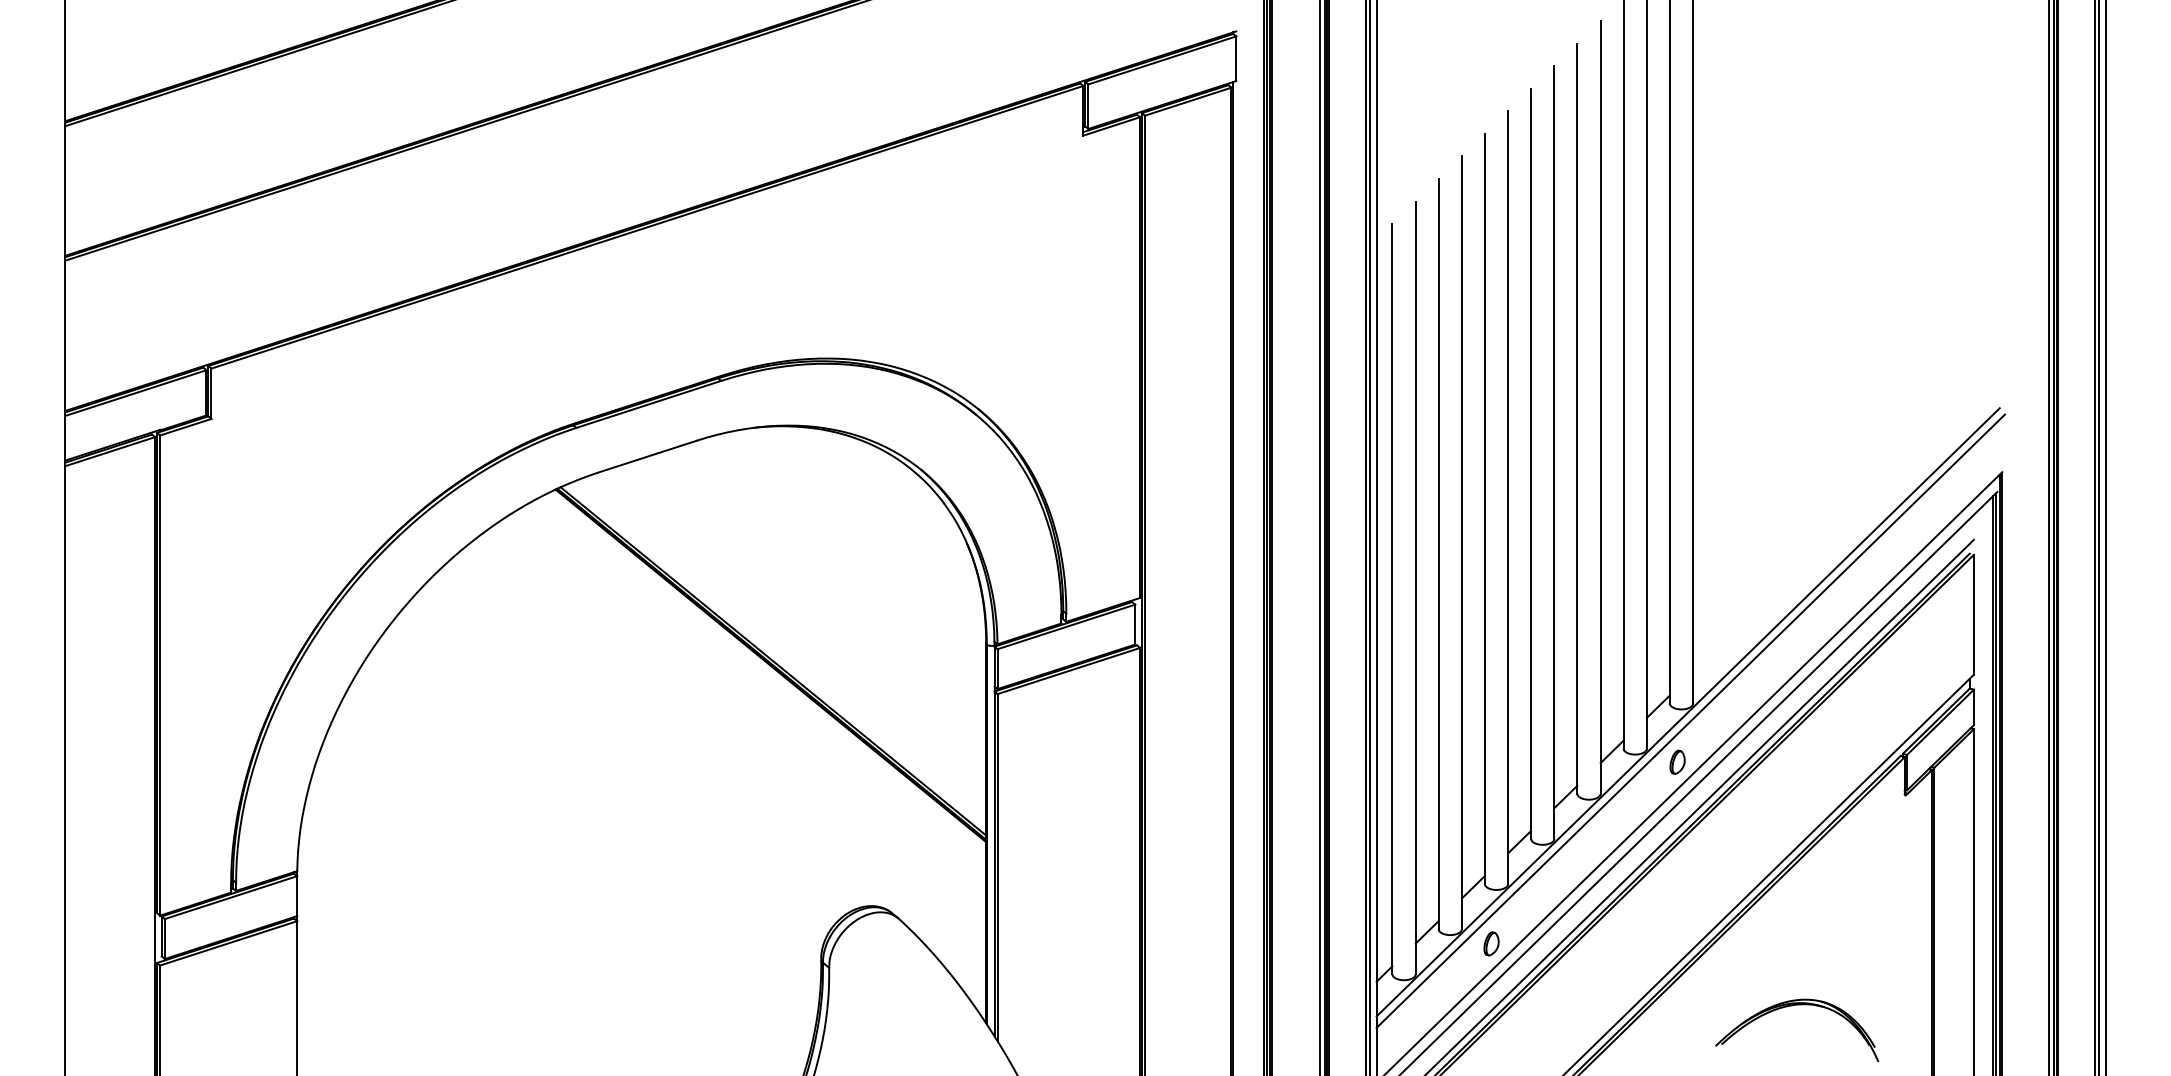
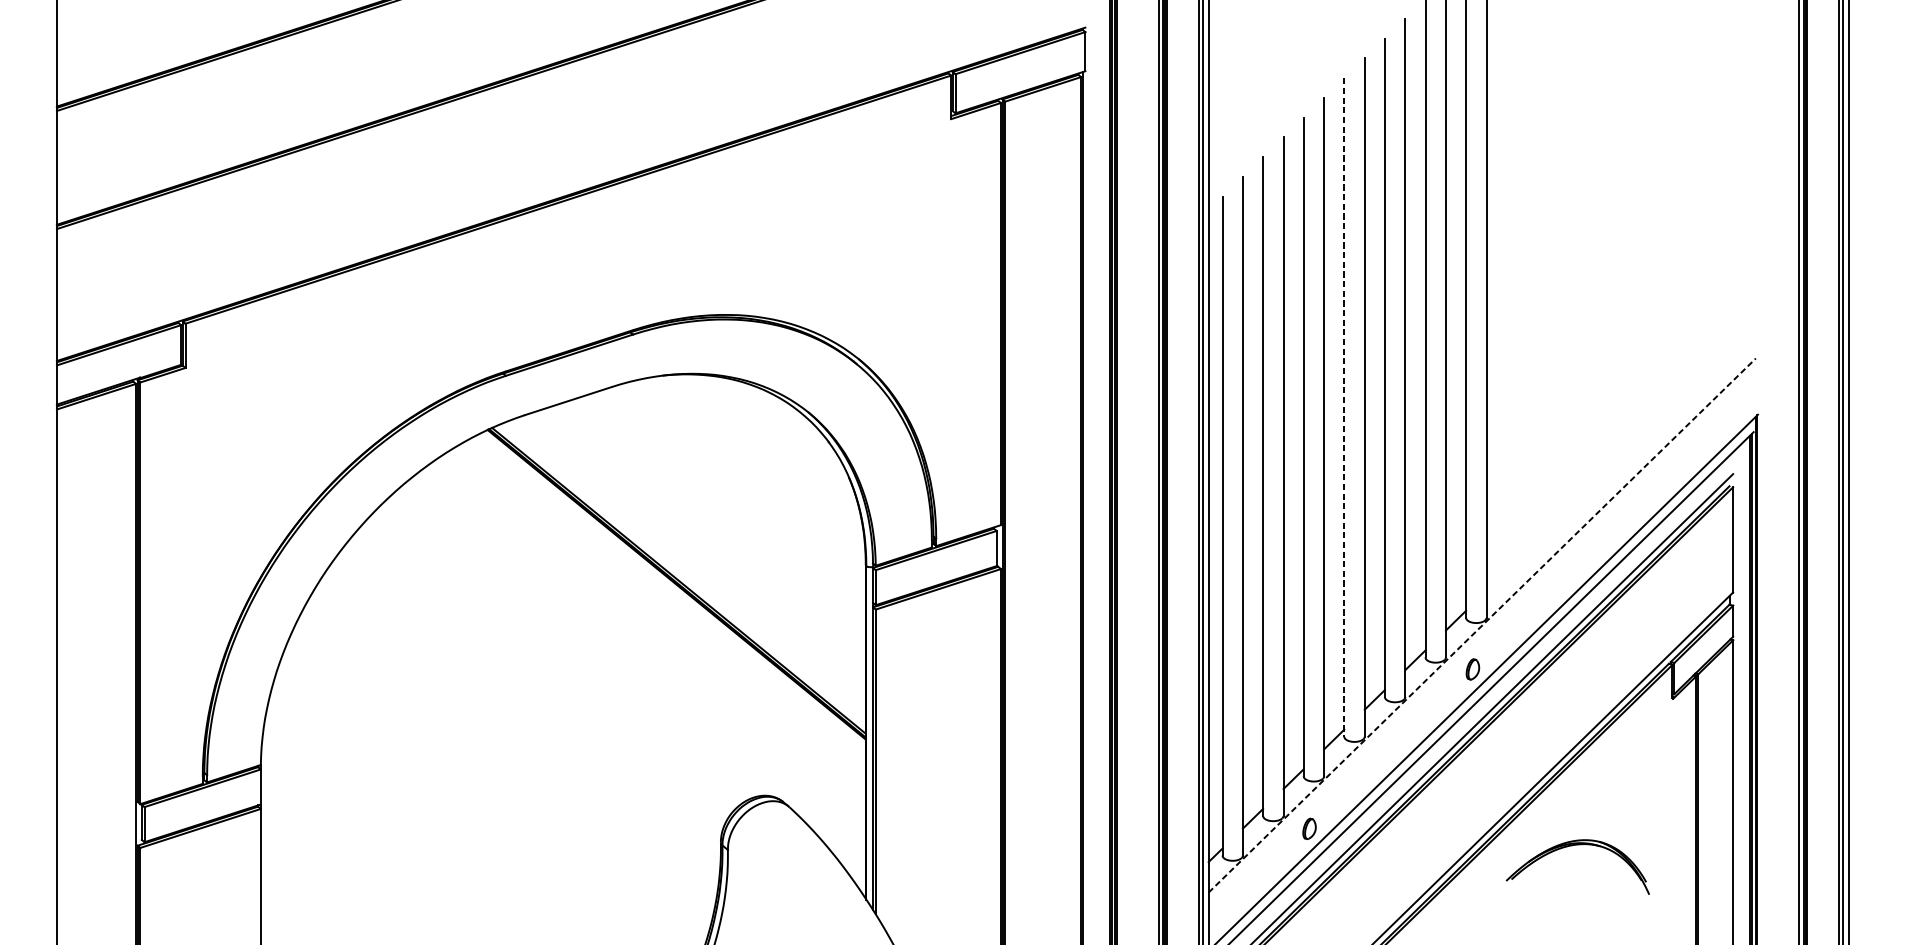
line: (1531, 463) -> (1344, 407), solid -> dashed
line: (1688, 711) -> (1482, 624), solid -> dashed
line: (1690, 720) -> (1484, 632), removed
part: (1792, 1006) -> (1573, 846), moved

